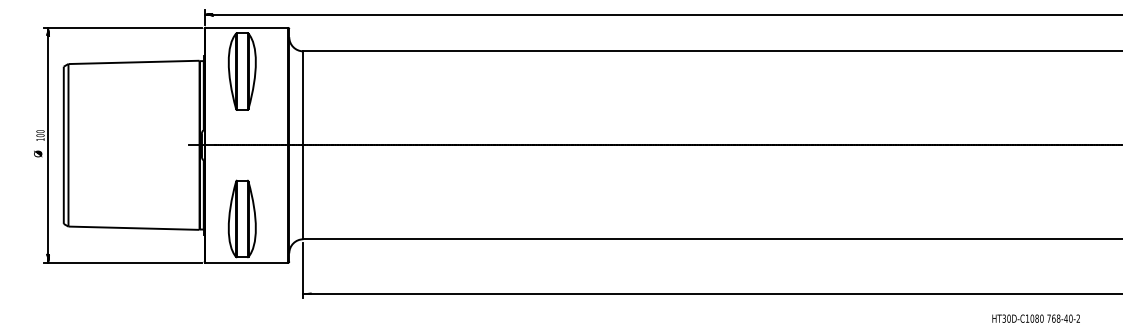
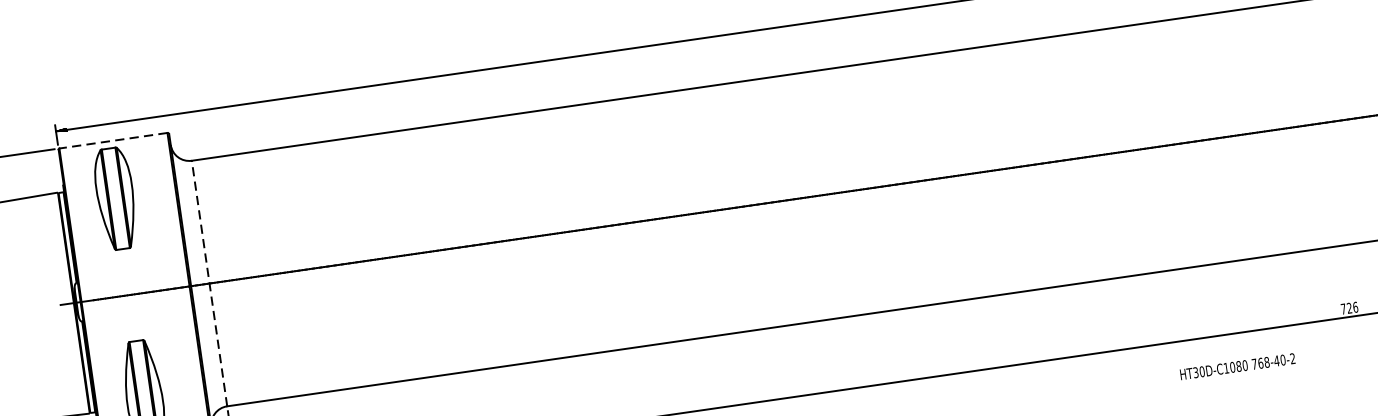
line: (246, 27) -> (113, 140), solid -> dashed
line: (303, 145) -> (209, 283), solid -> dashed
text: (1035, 318) -> (1236, 366), moved

